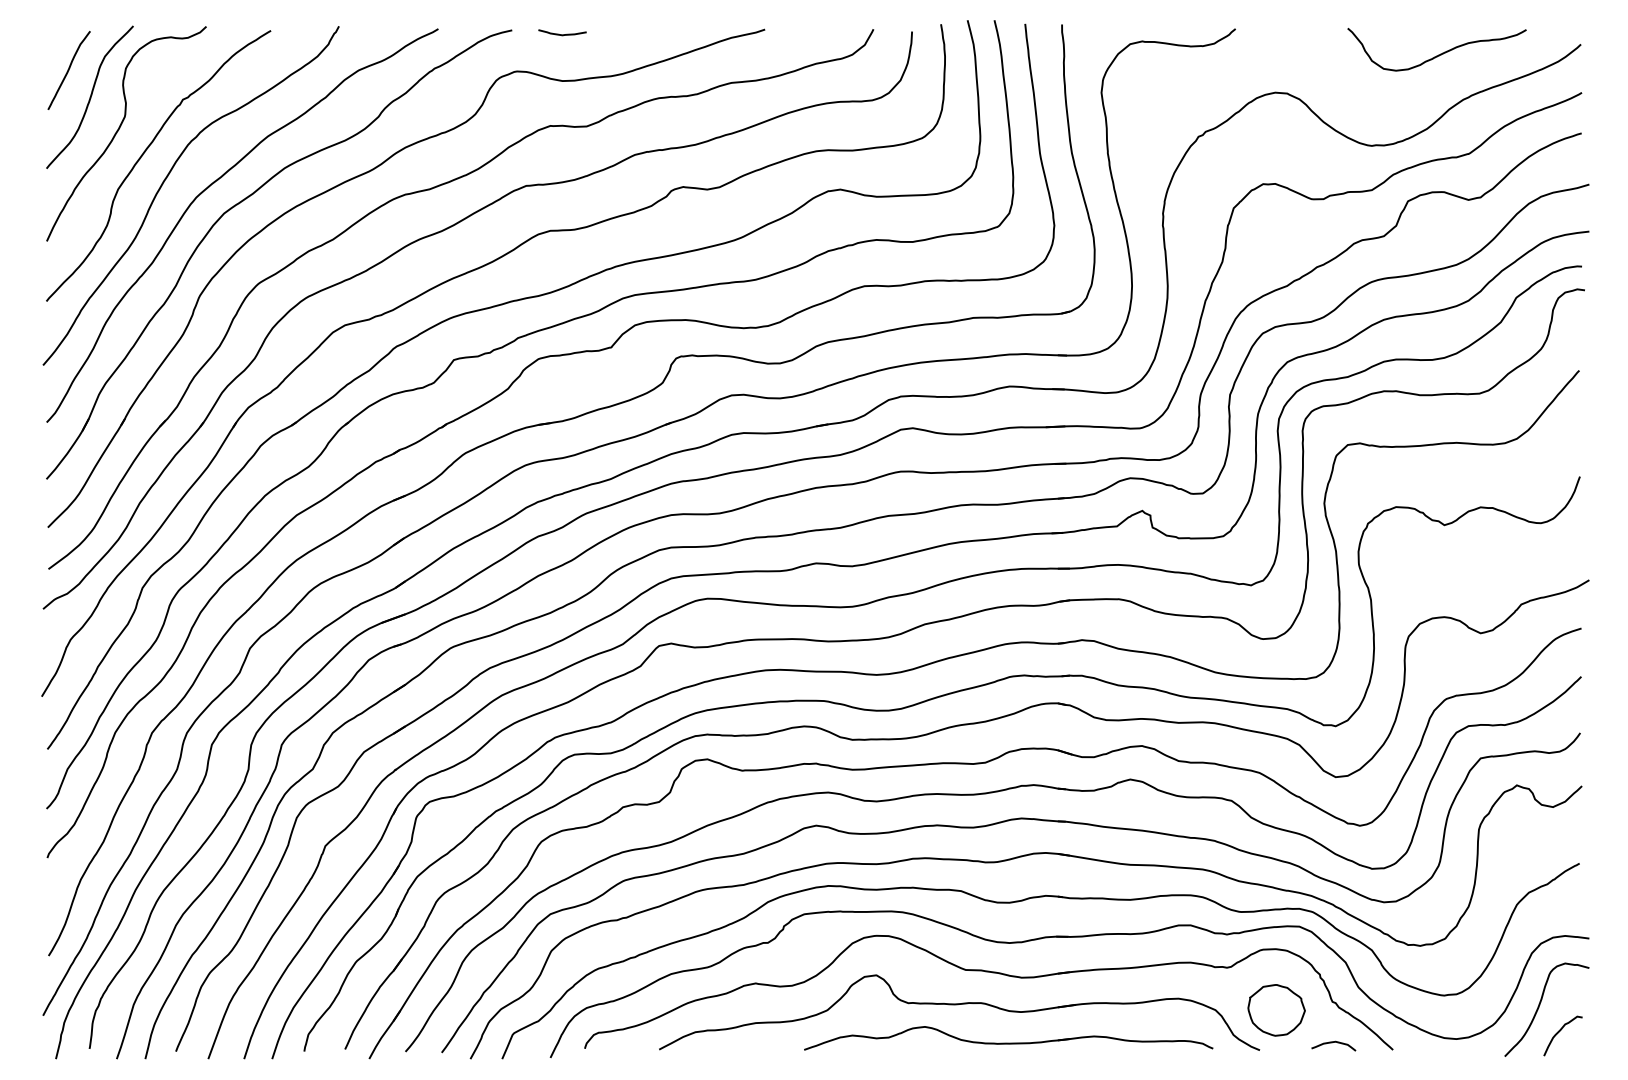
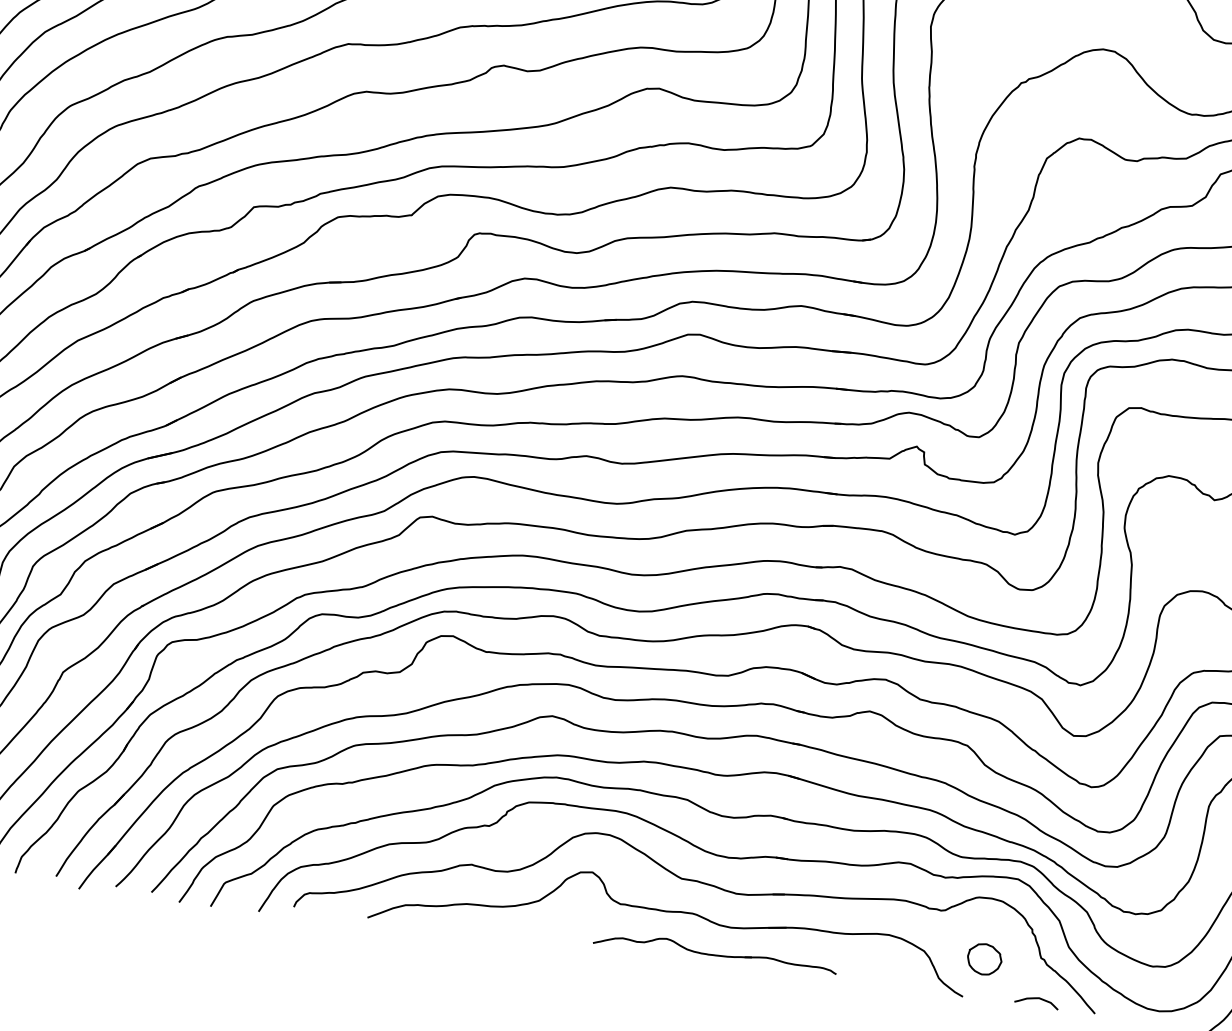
part: (1276, 1010) -> (984, 959), size x0.6
part: (1008, 1038) -> (715, 952), size x0.6

